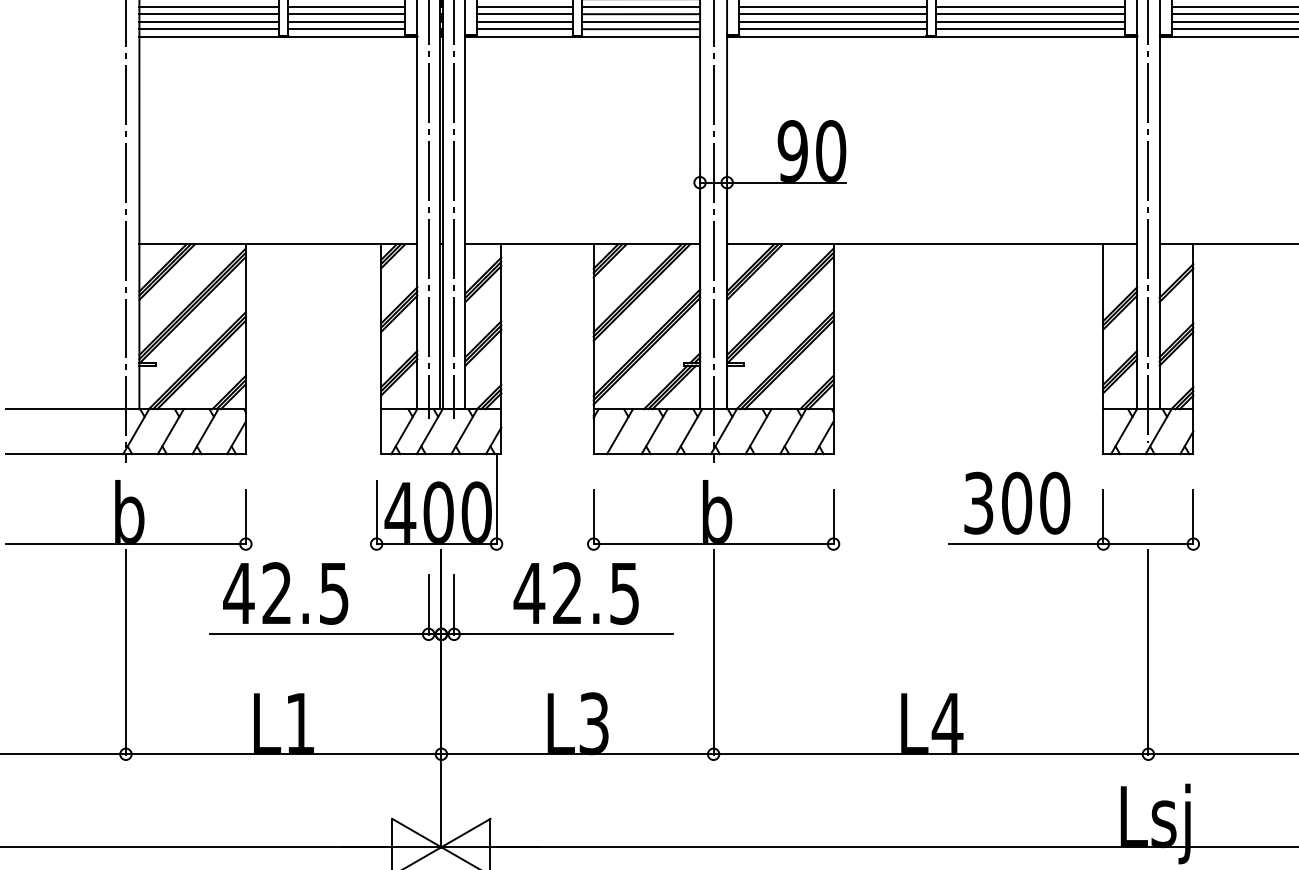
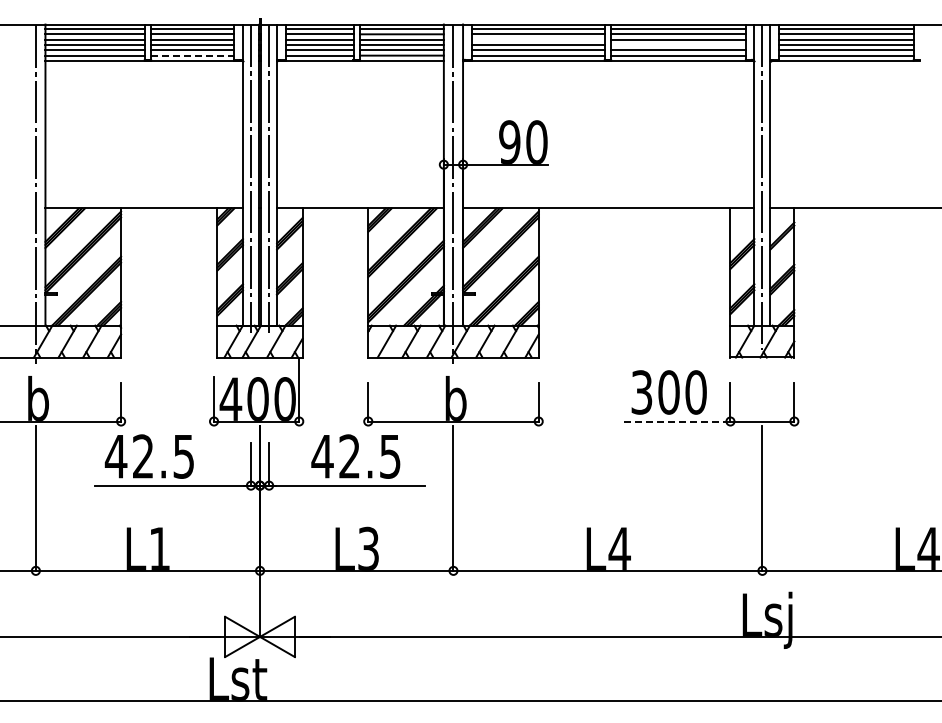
line: (831, 6) -> (537, 39), removed
line: (1030, 13) -> (678, 44), removed
line: (346, 29) -> (192, 55), solid -> dashed
line: (1026, 544) -> (675, 421), solid -> dashed

